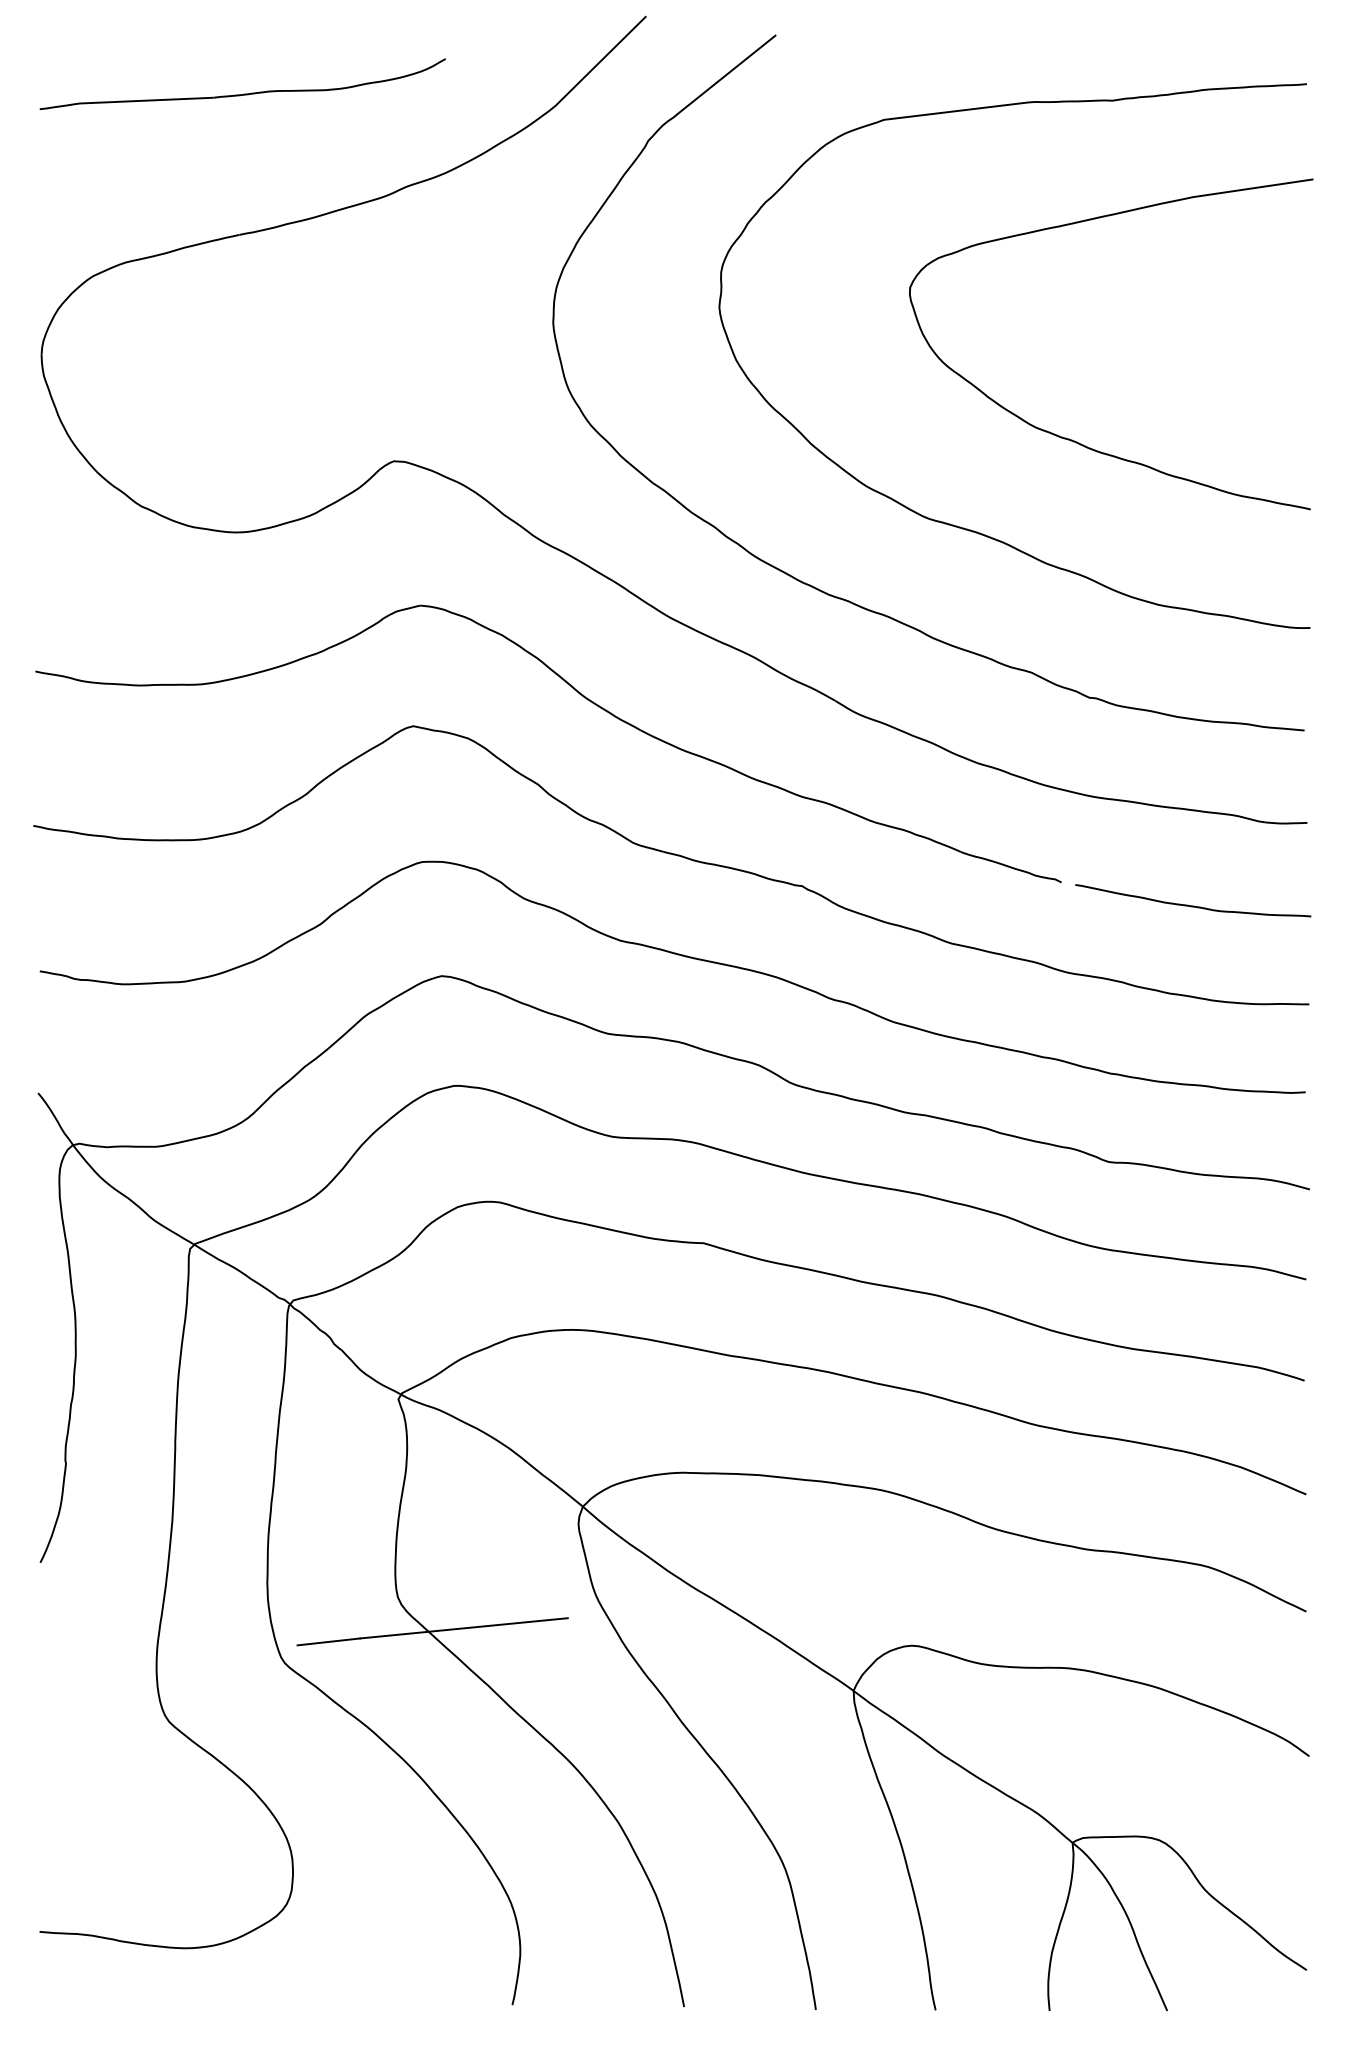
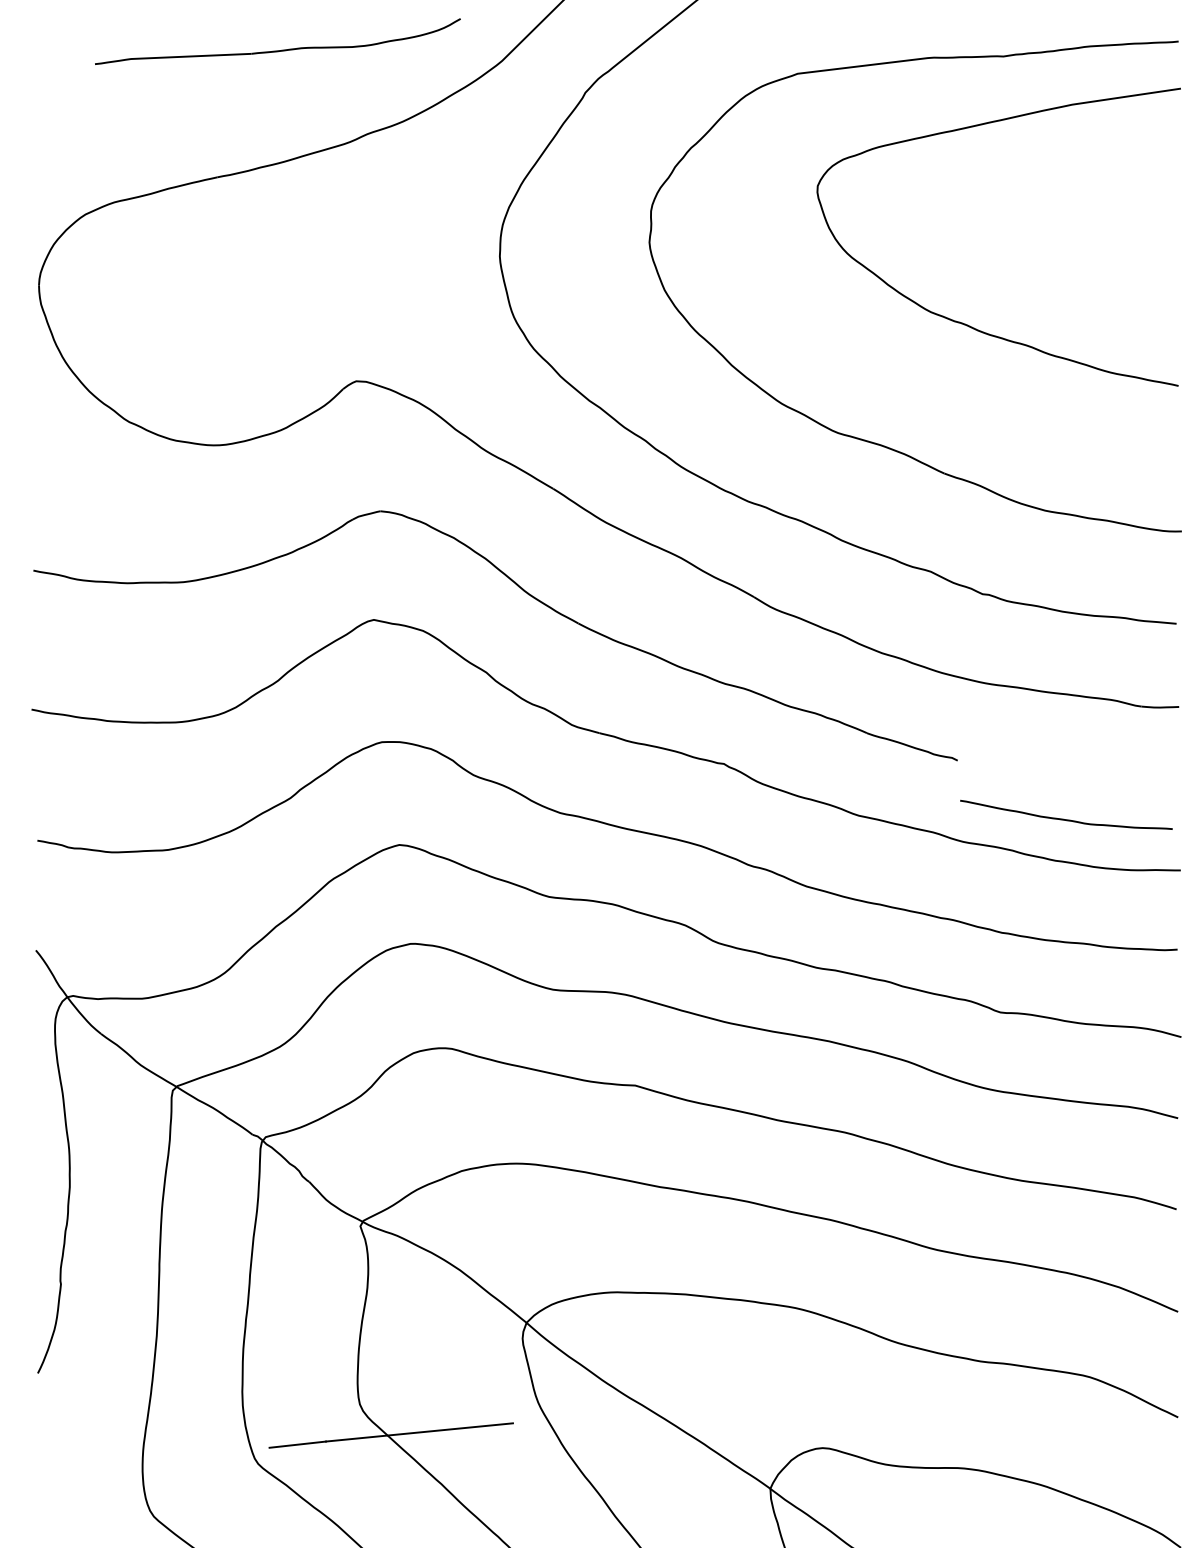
part: (243, 93) -> (278, 50), moved
curve: (1072, 439) -> (963, 322), moved
curve: (1193, 905) -> (1066, 819), moved

